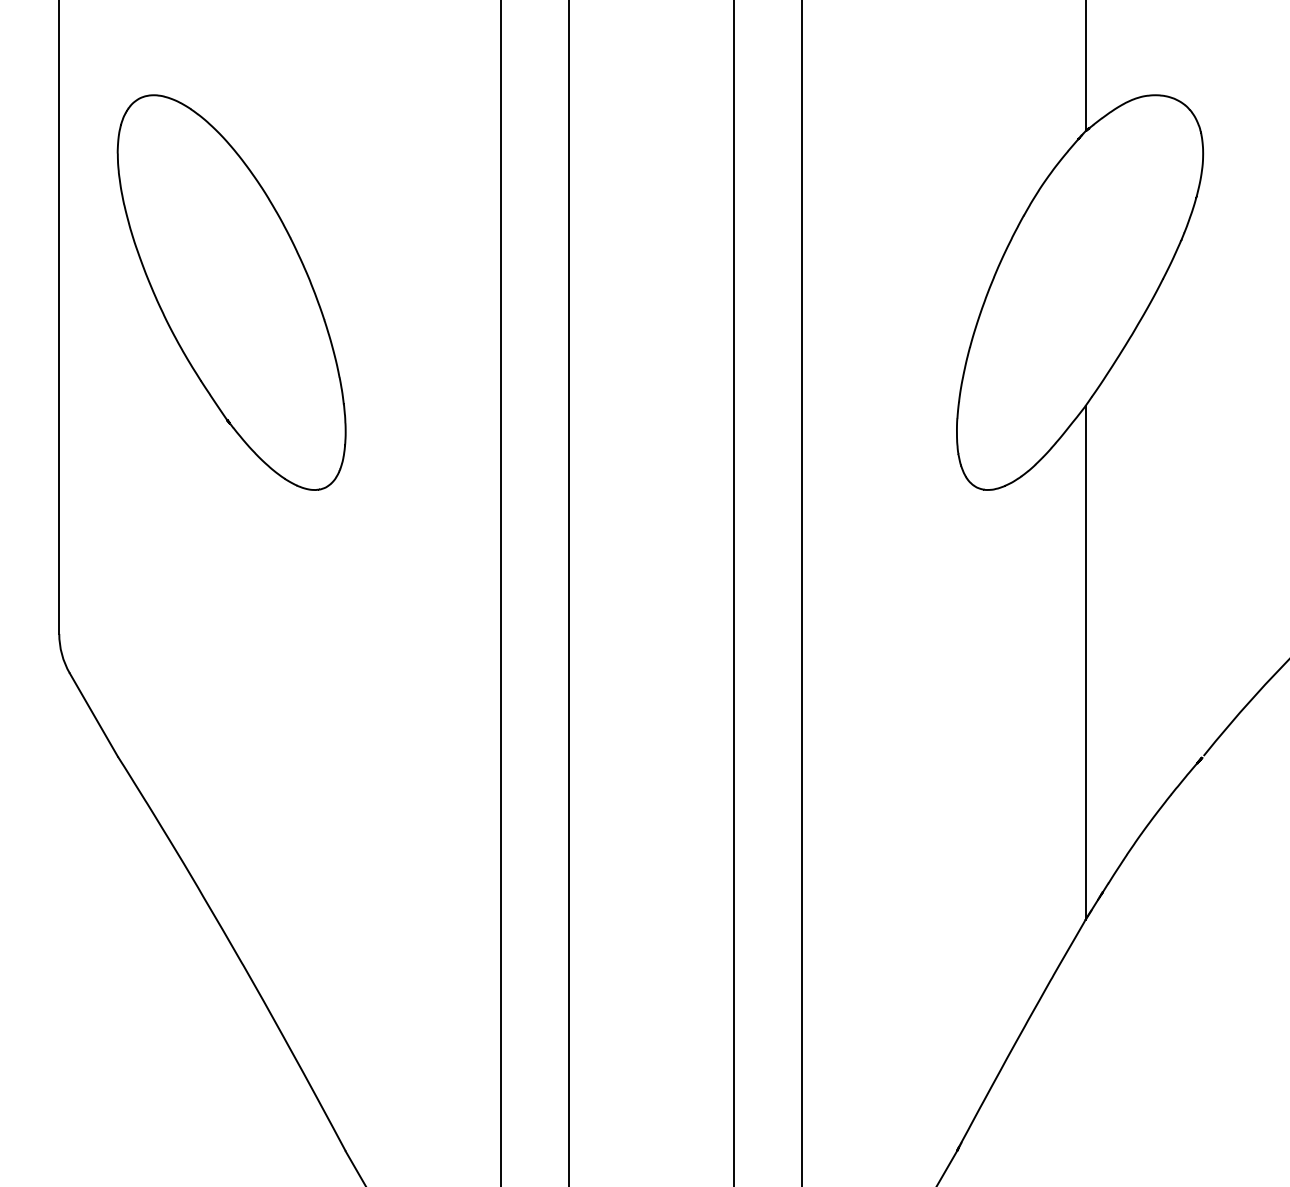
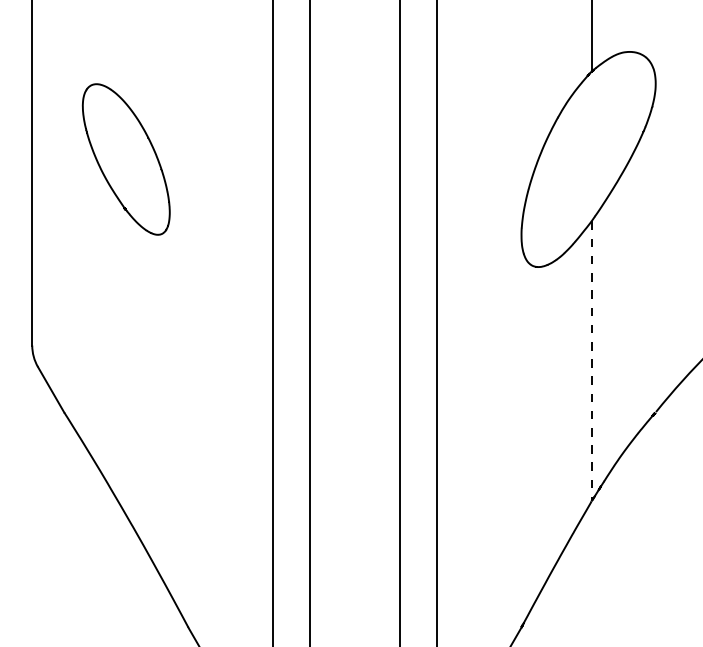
part: (232, 292) -> (126, 159), size x0.7
line: (1085, 663) -> (591, 361), solid -> dashed

